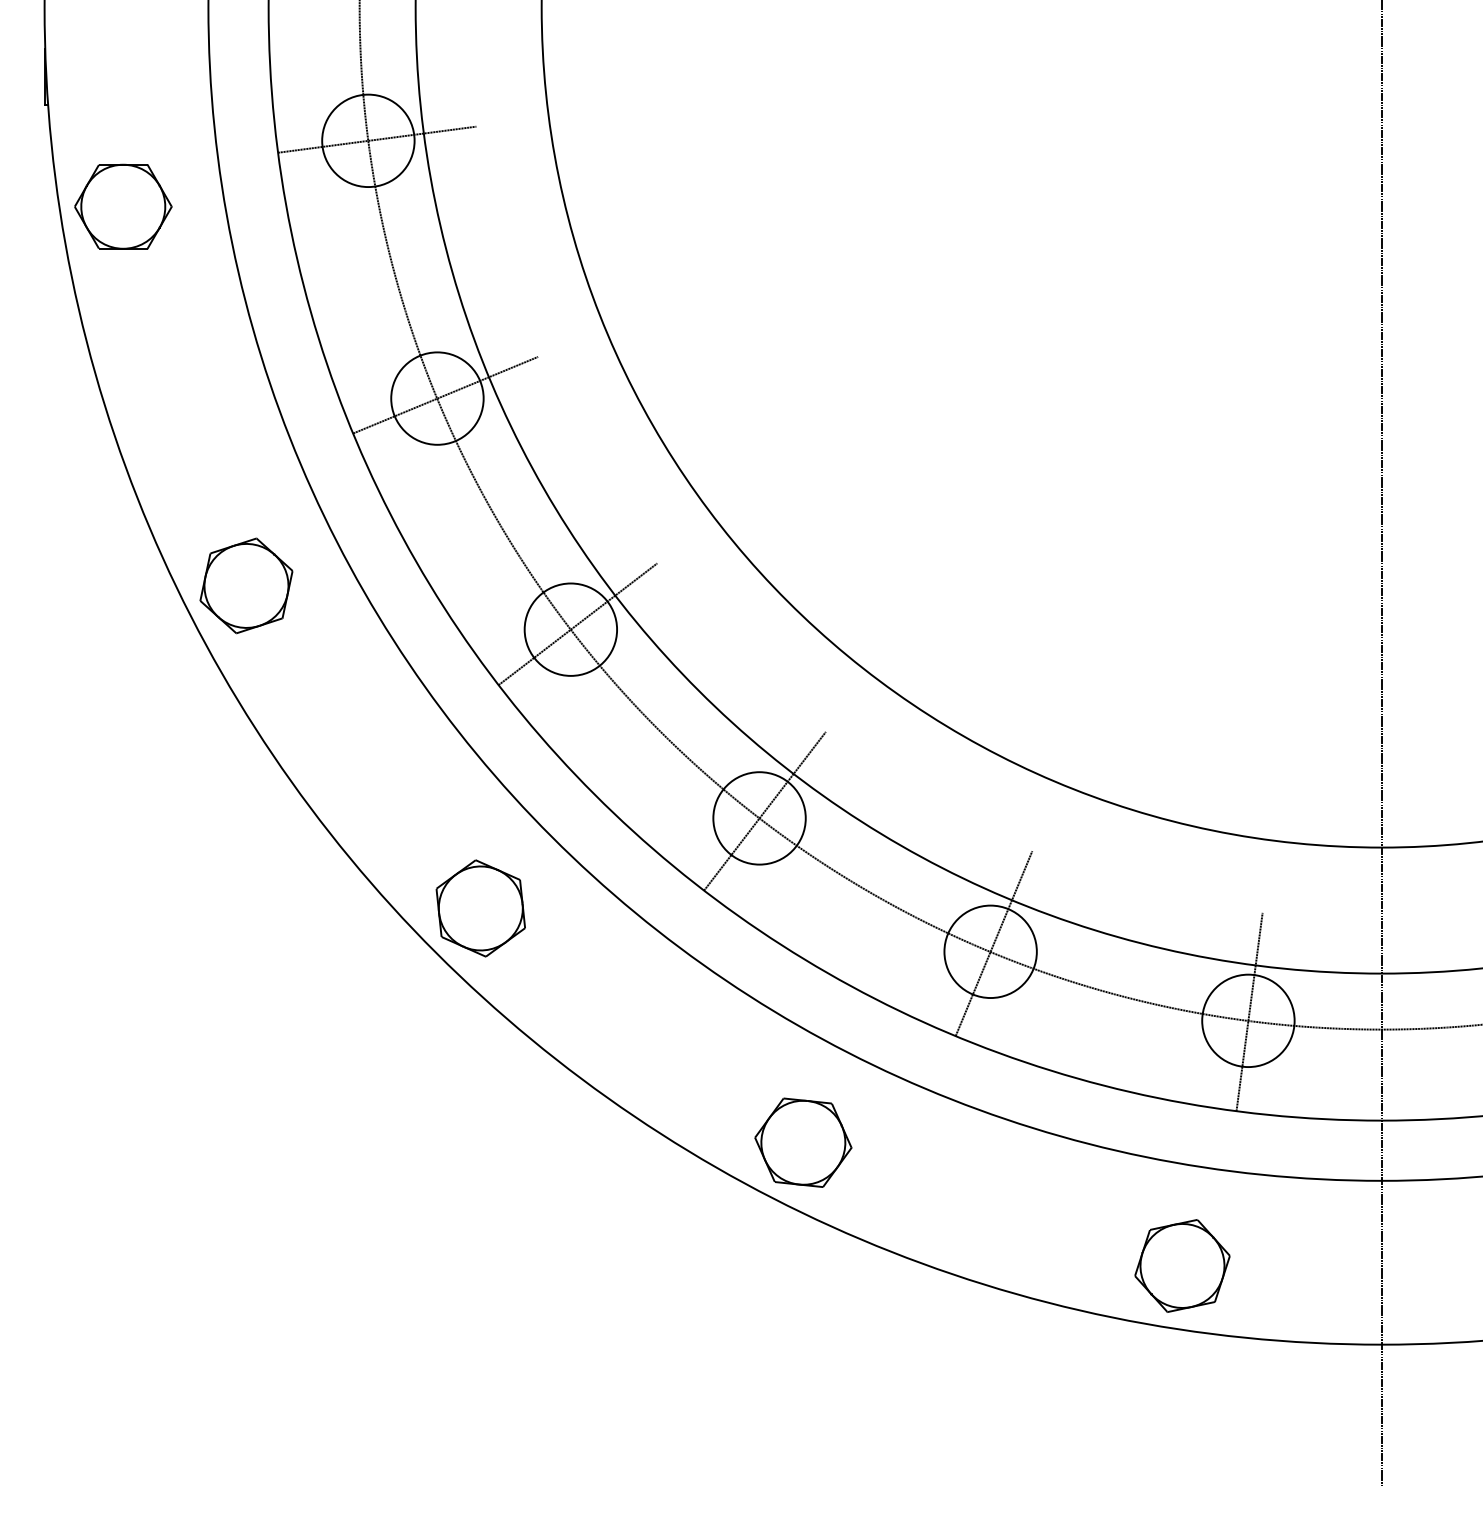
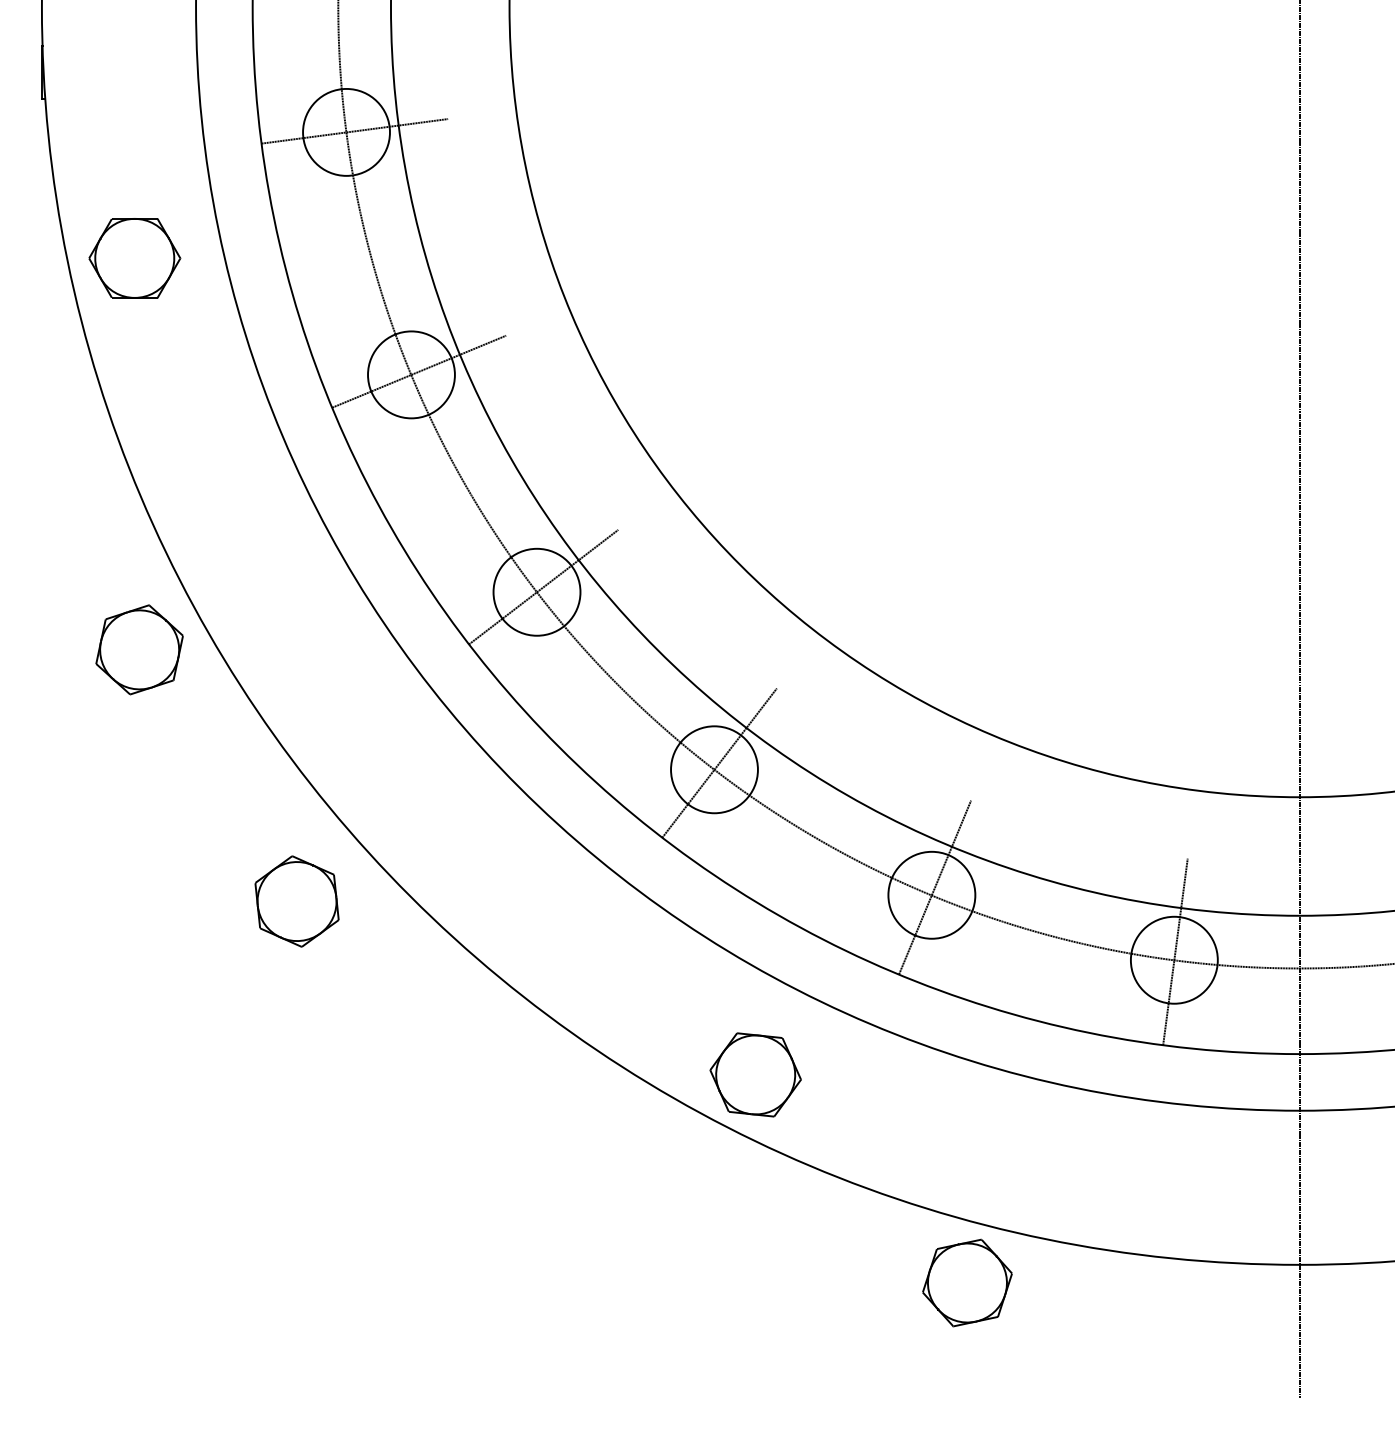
part: (123, 206) -> (134, 258), moved
part: (246, 585) -> (139, 649), moved
part: (480, 908) -> (296, 901), moved
part: (1182, 1265) -> (967, 1282), moved

